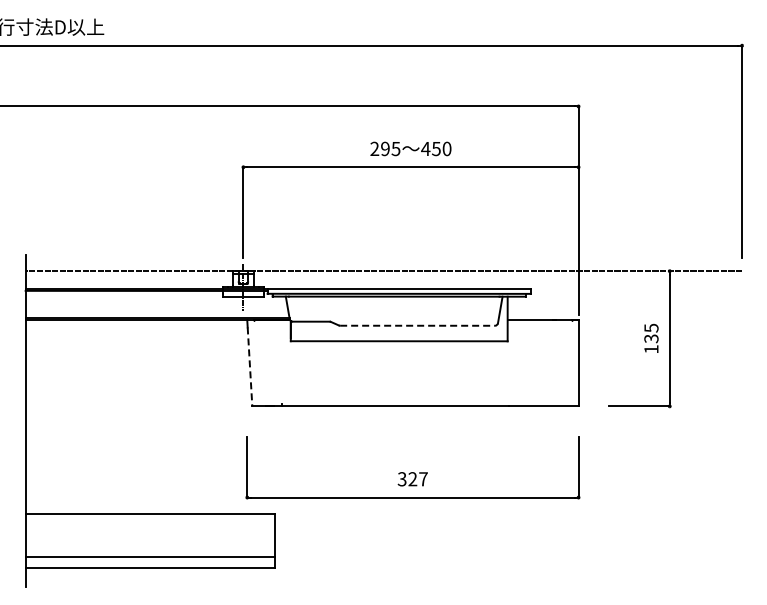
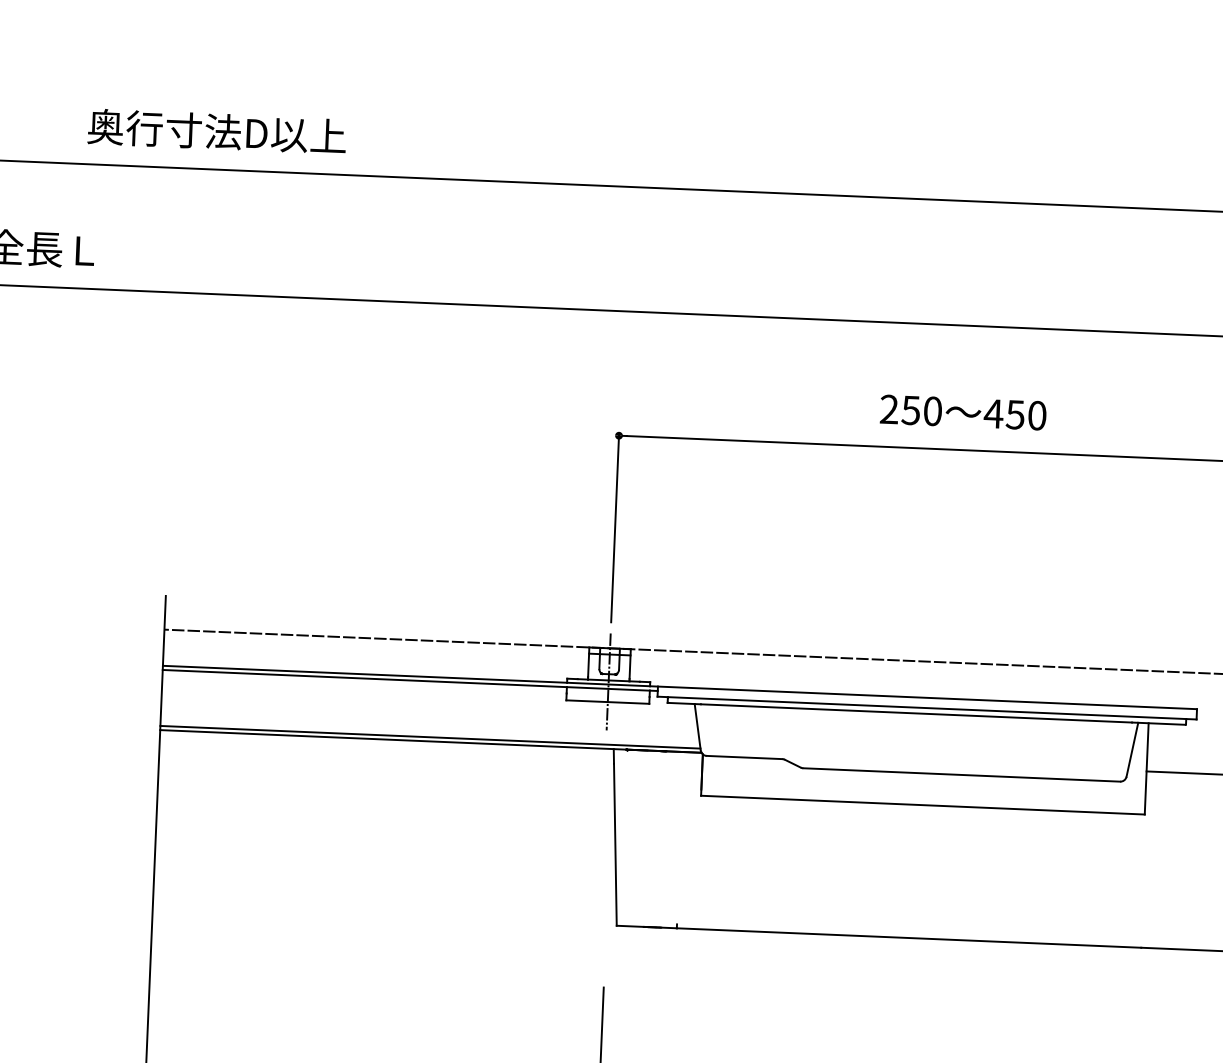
text: (390, 148) -> (921, 409), 295 -> 250
line: (418, 325) -> (963, 774), dashed -> solid
line: (250, 366) -> (616, 844), dashed -> solid

